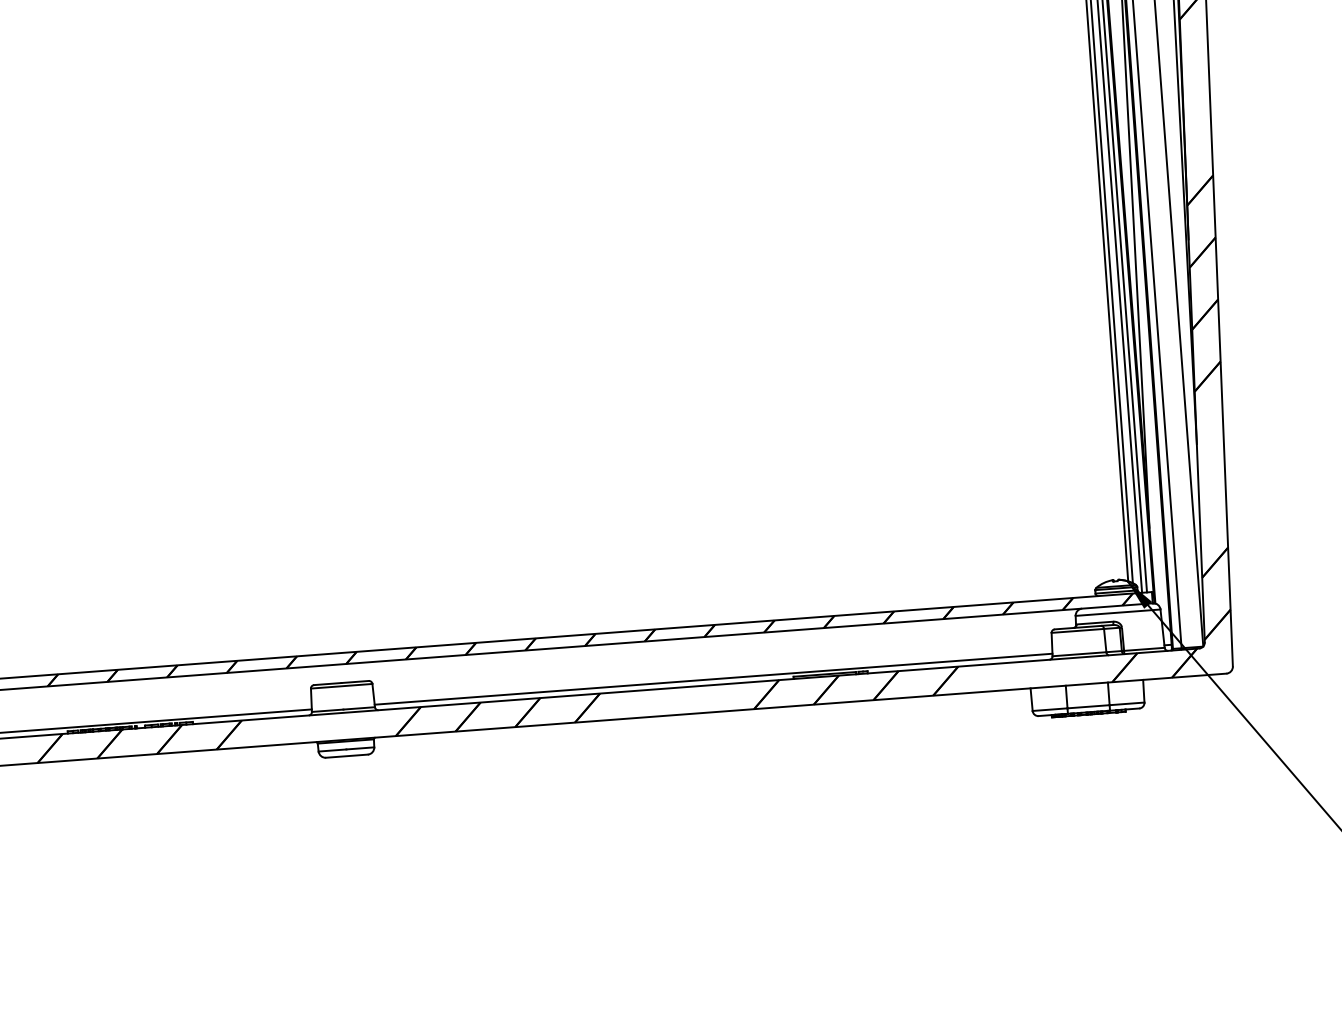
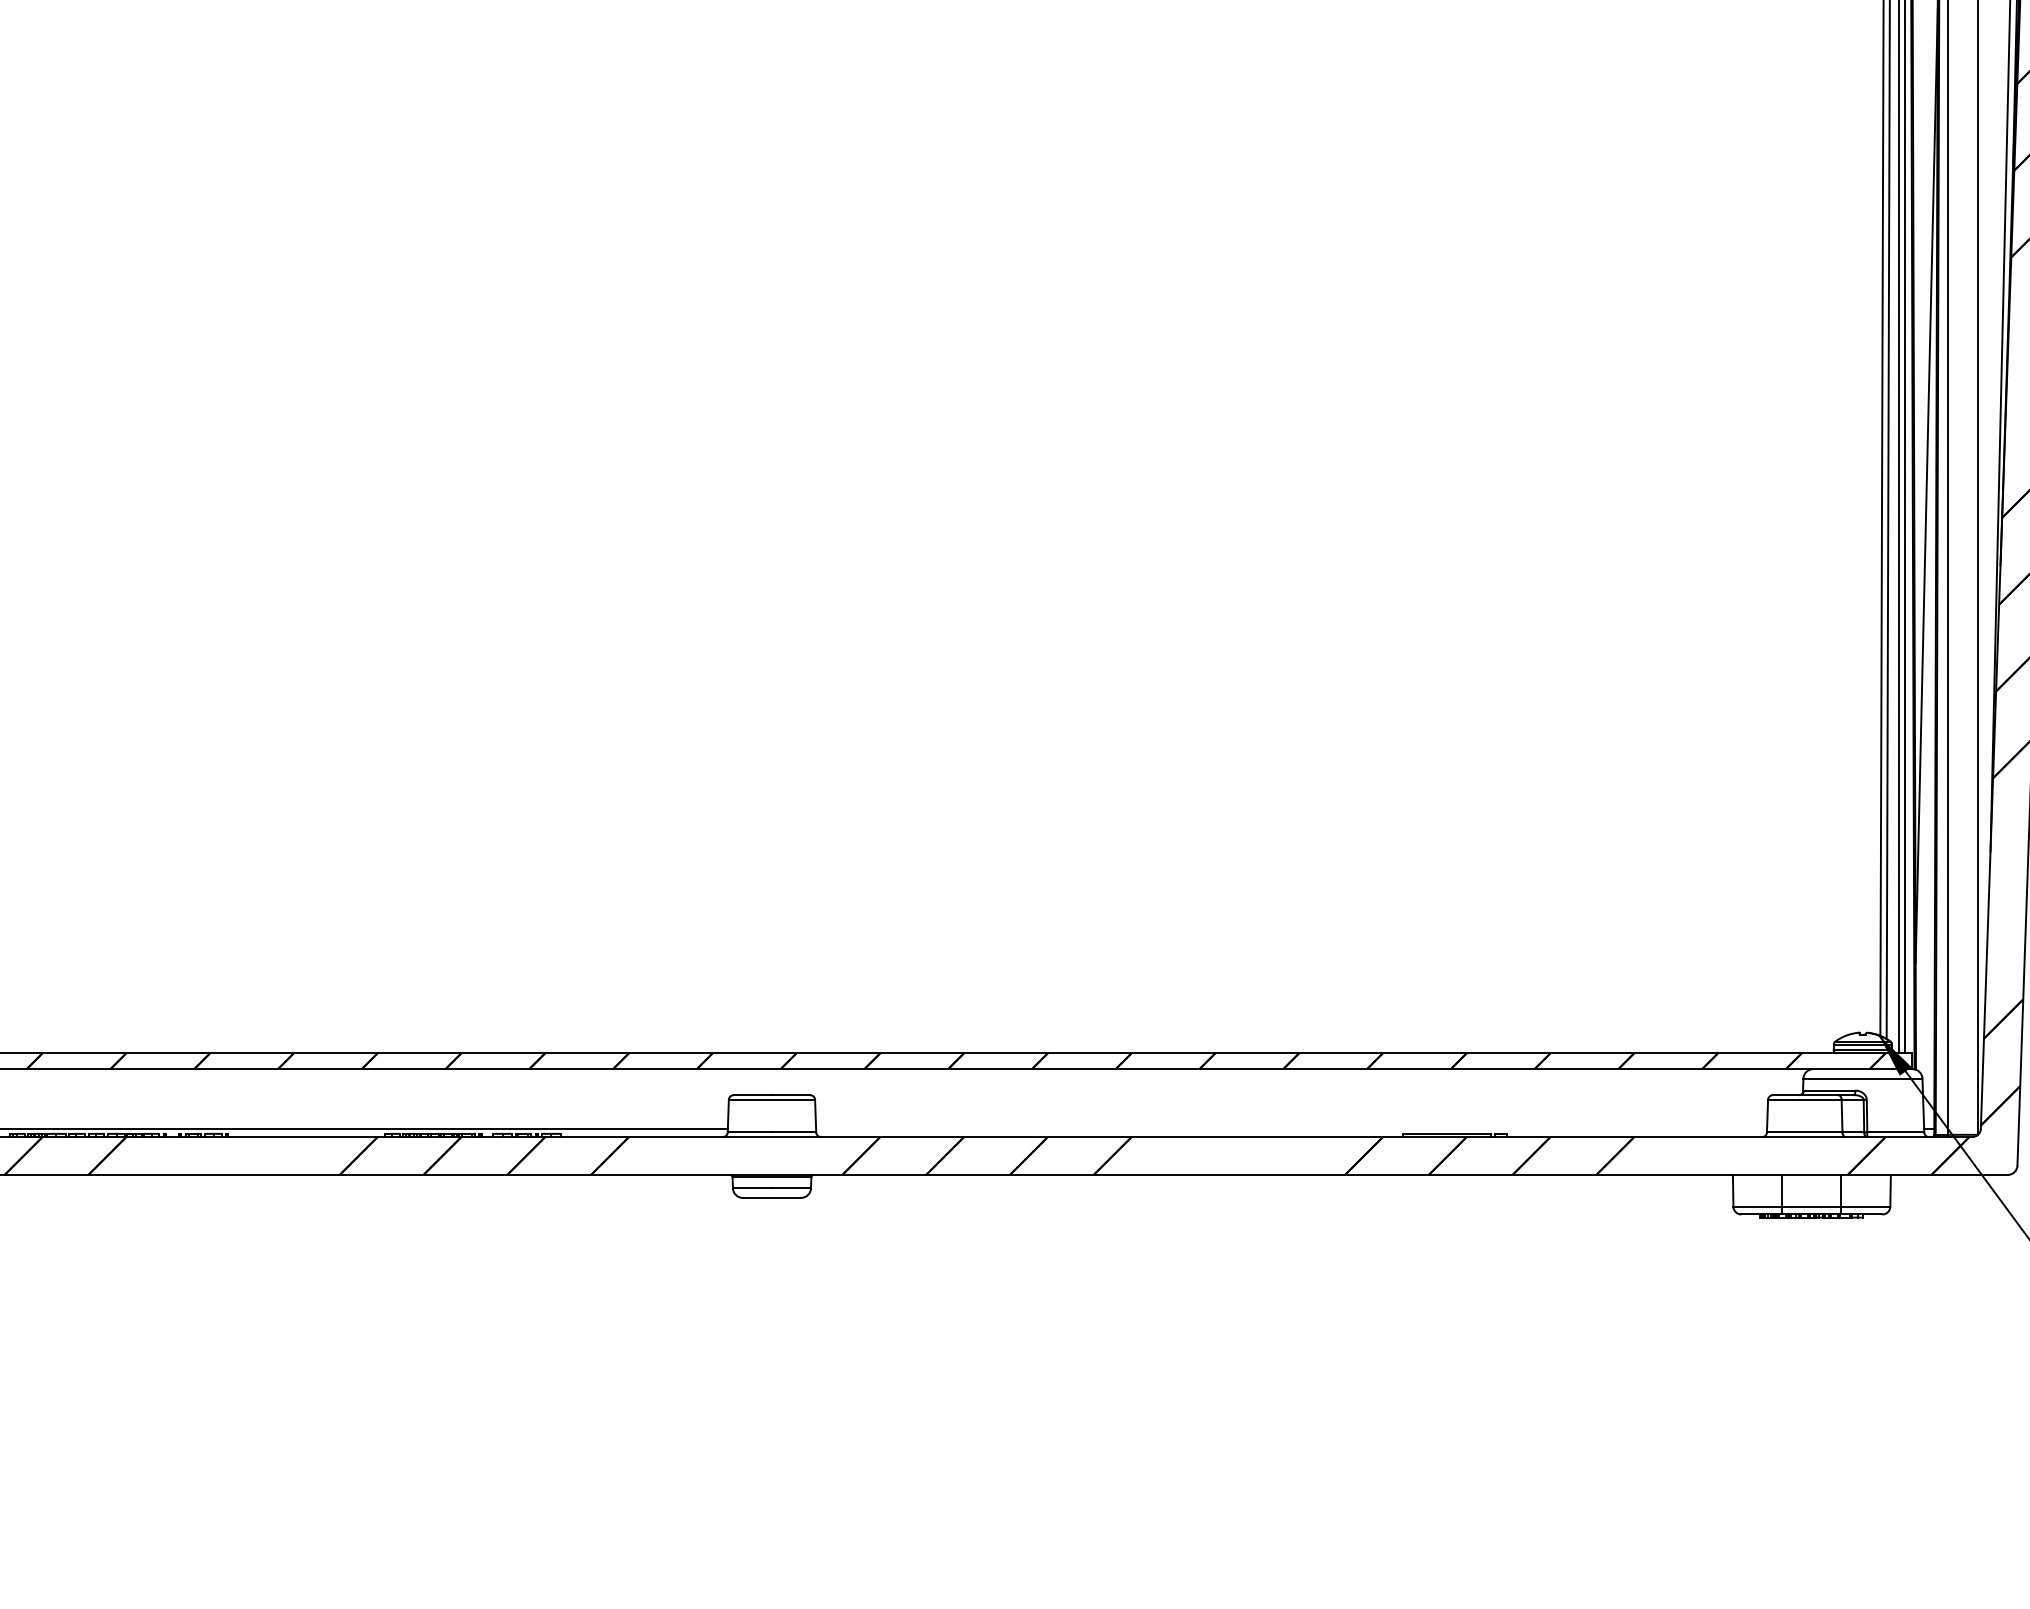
line: (713, 678) -> (1291, 1128), removed

